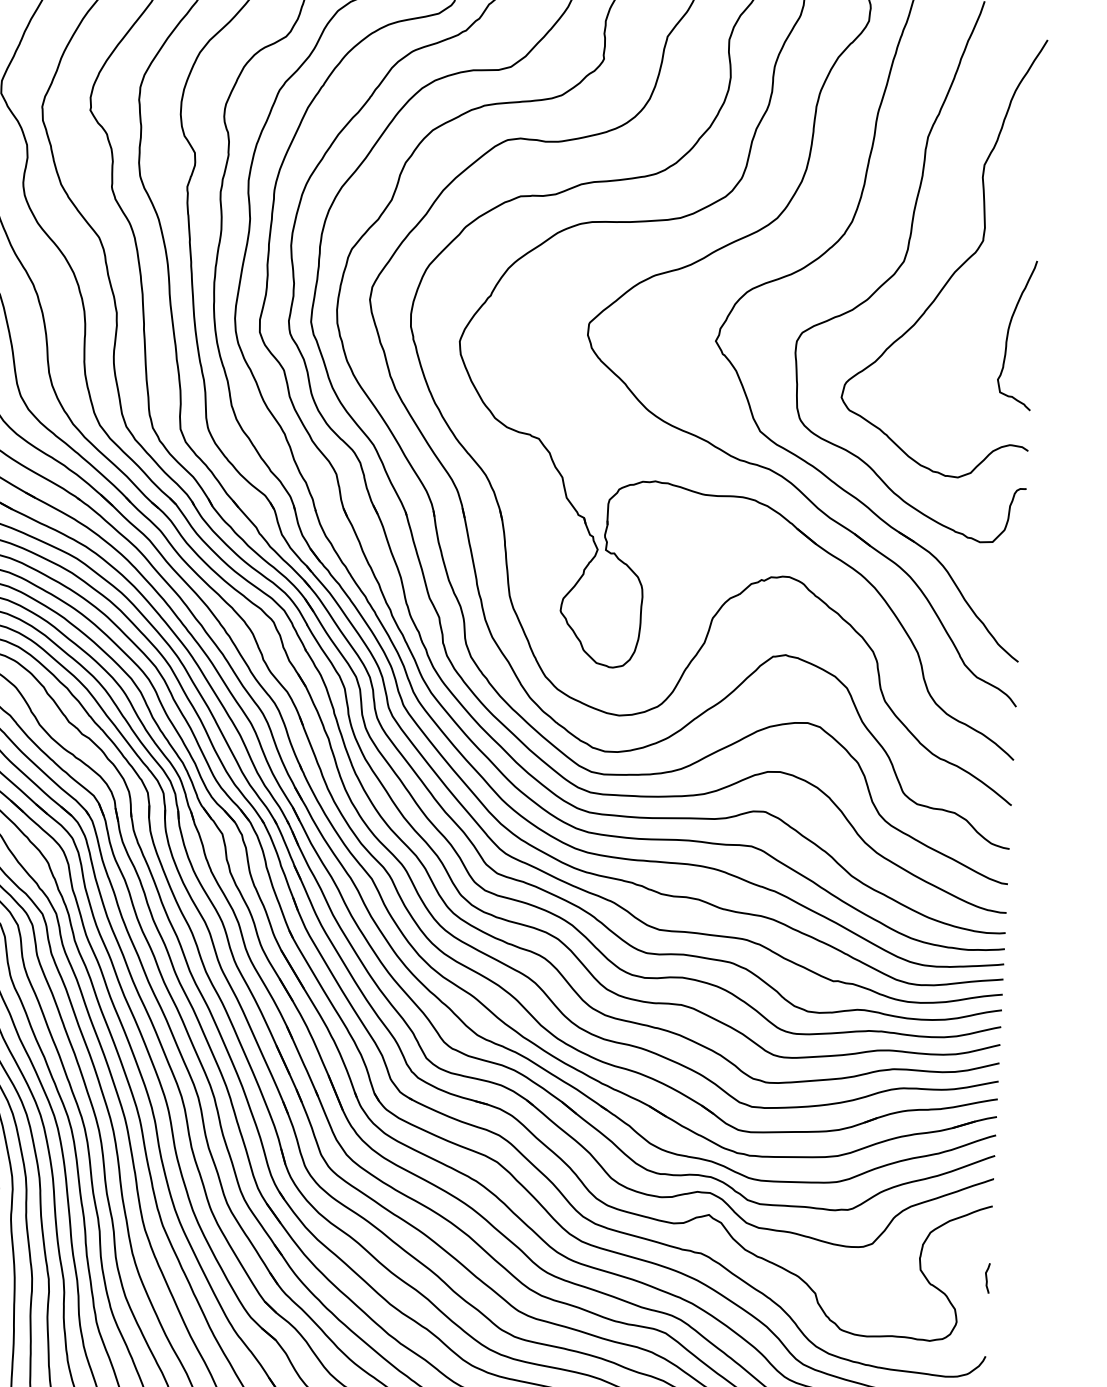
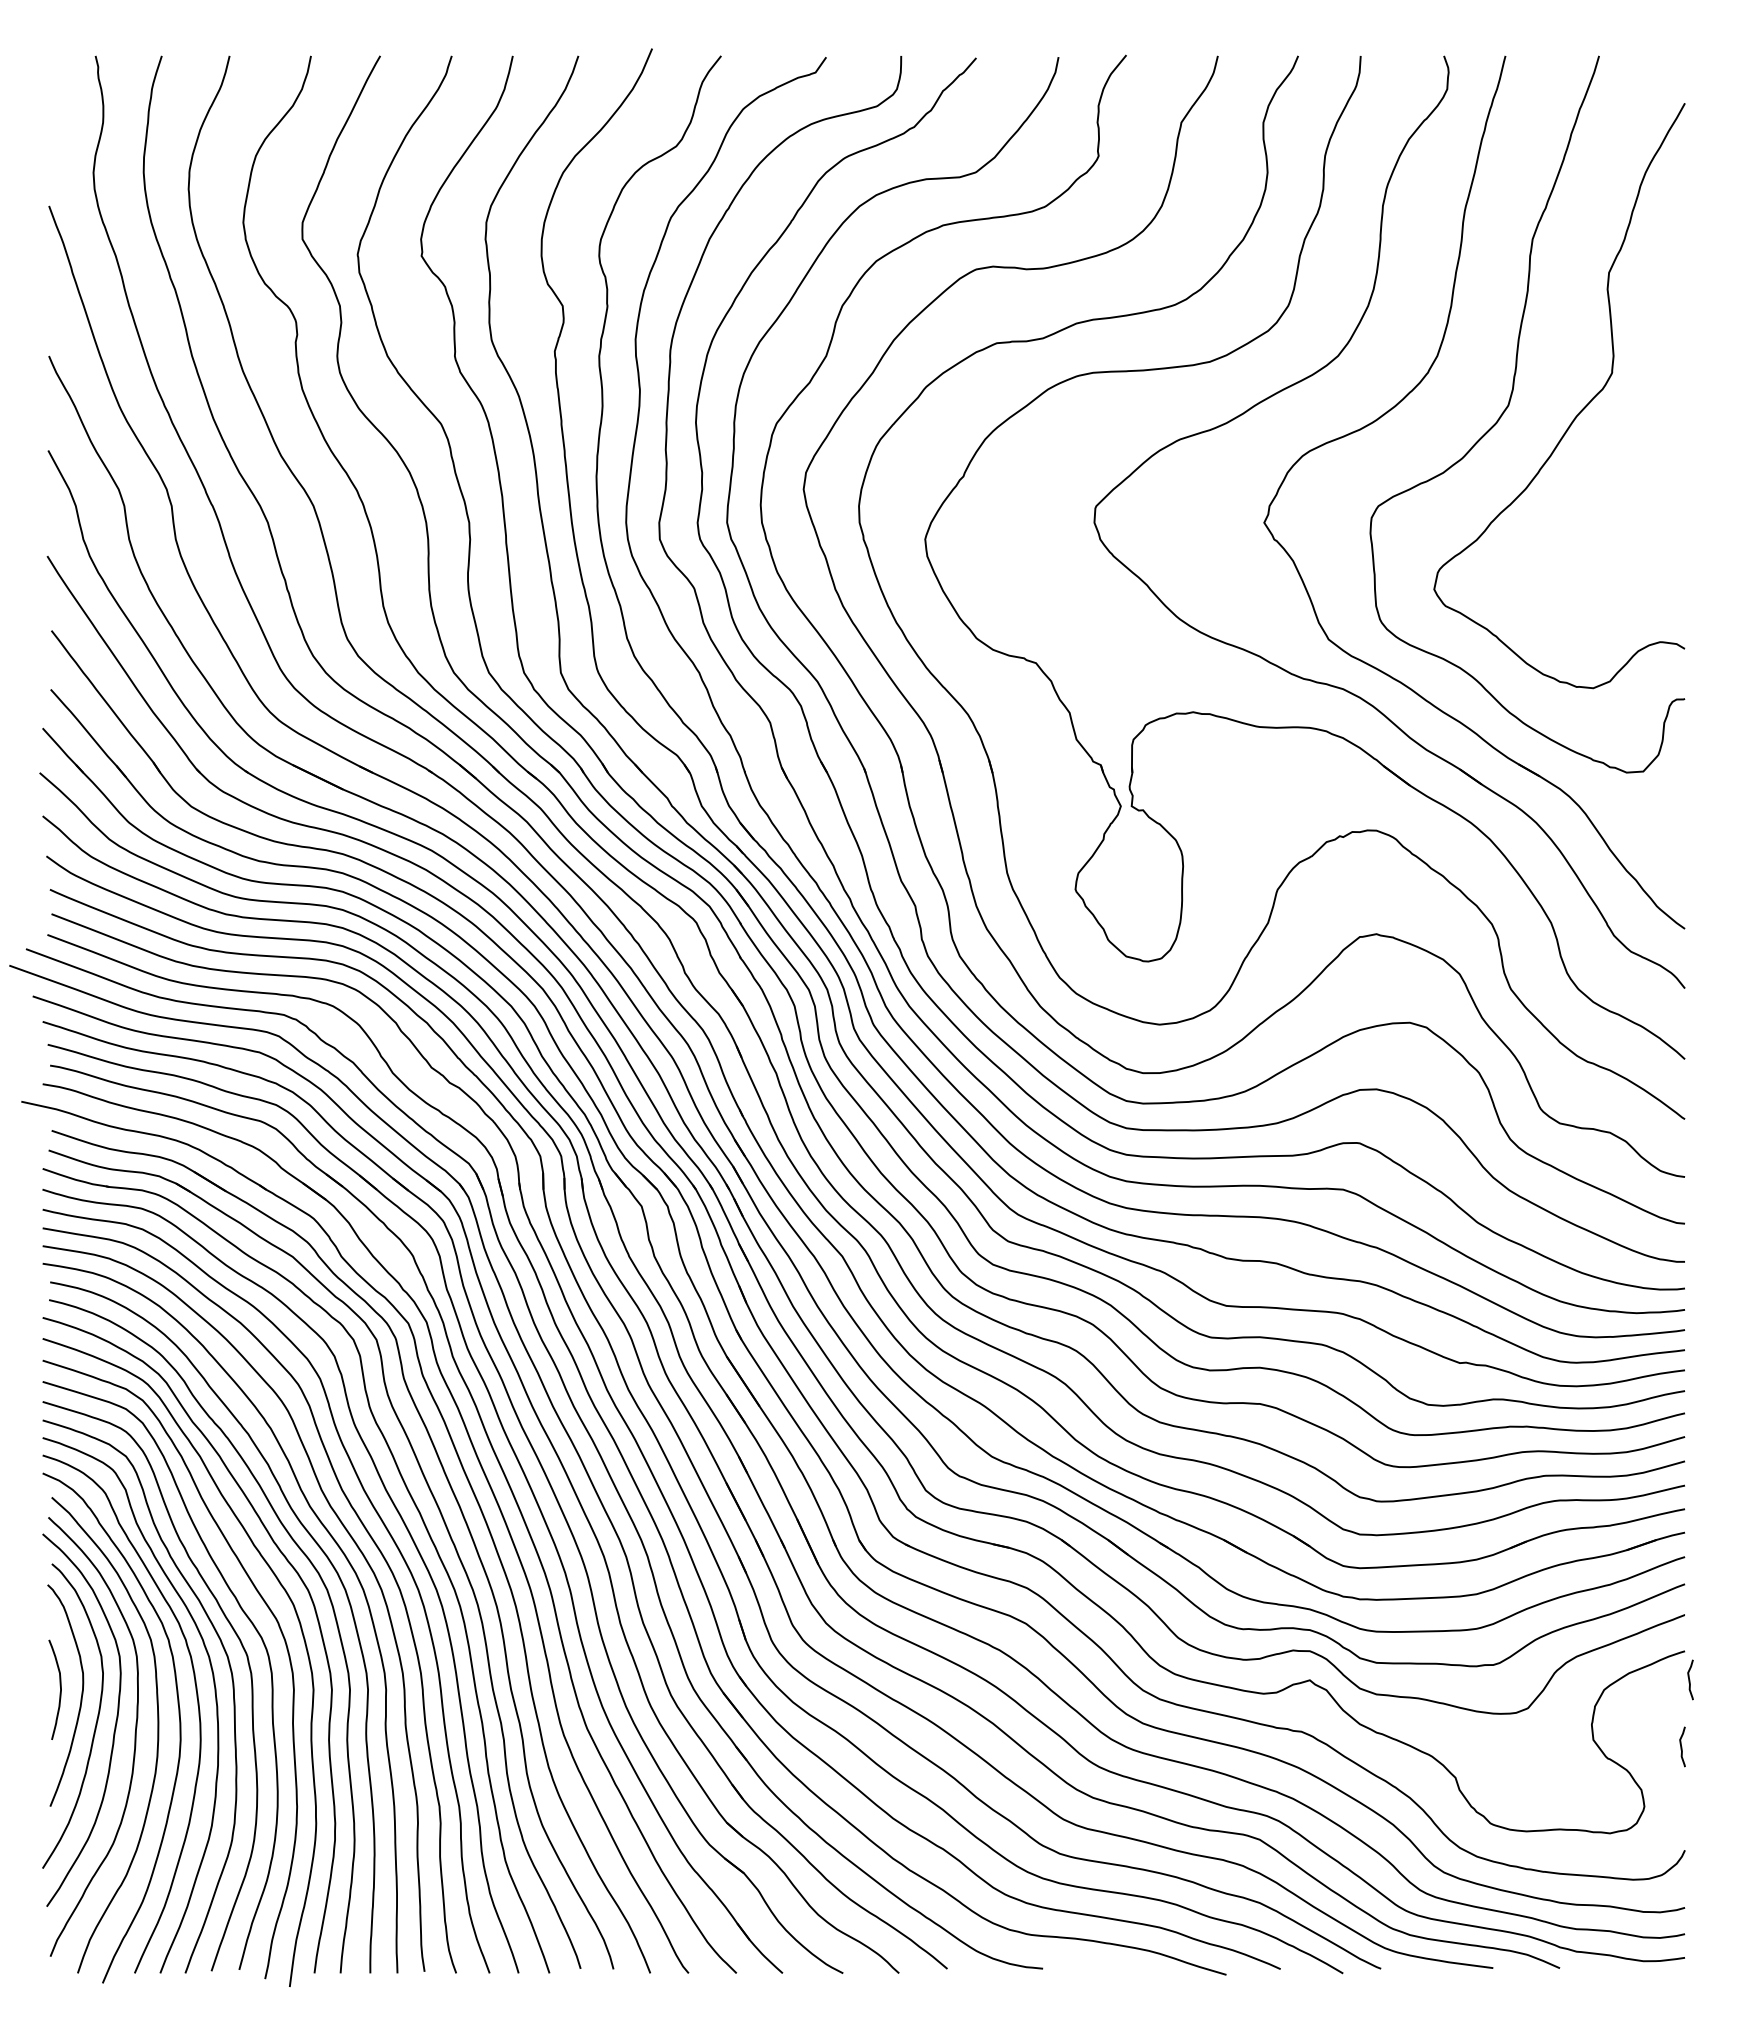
curve: (1008, 334) -> (1651, 495), removed
curve: (995, 1227) -> (1690, 1679), added

